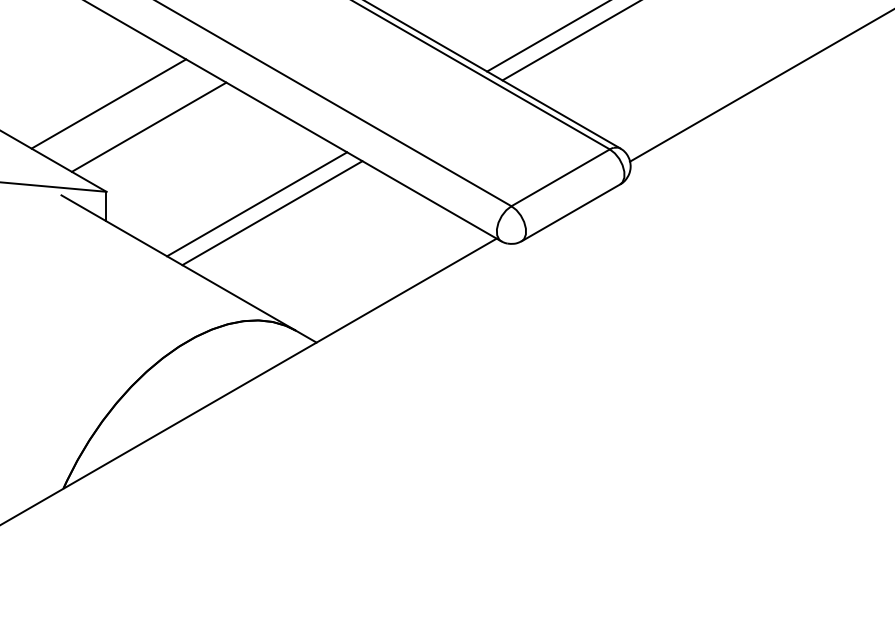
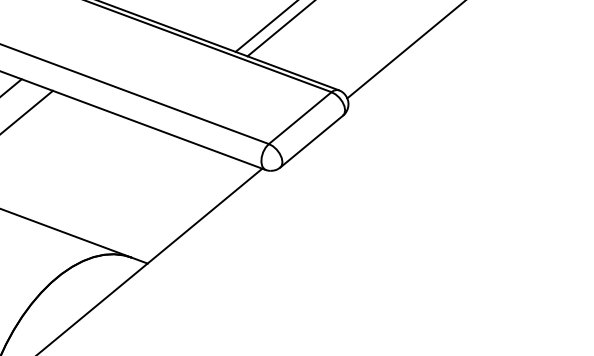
line: (257, 204) -> (89, 173), removed
line: (272, 213) -> (101, 177), removed

